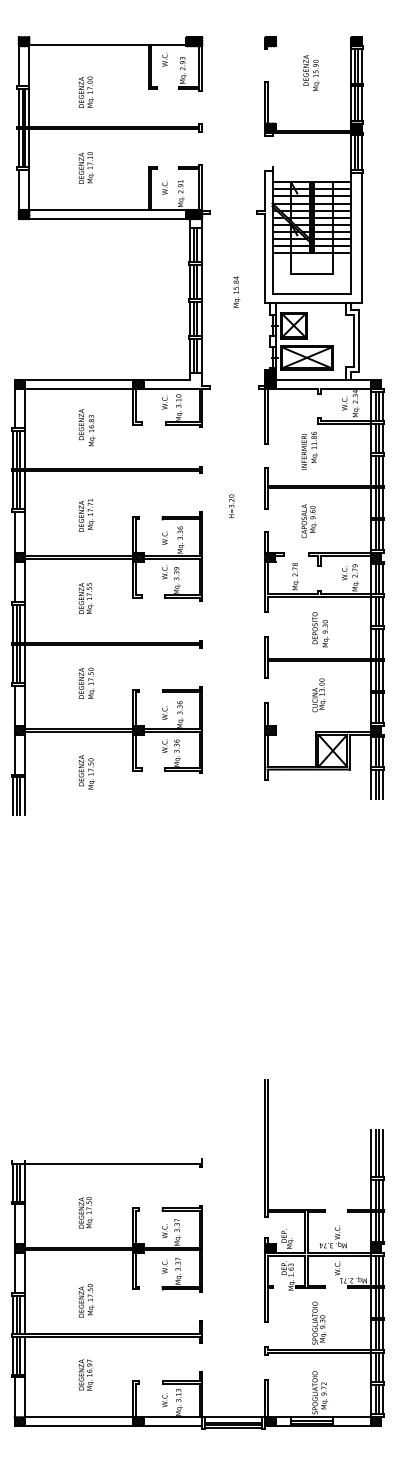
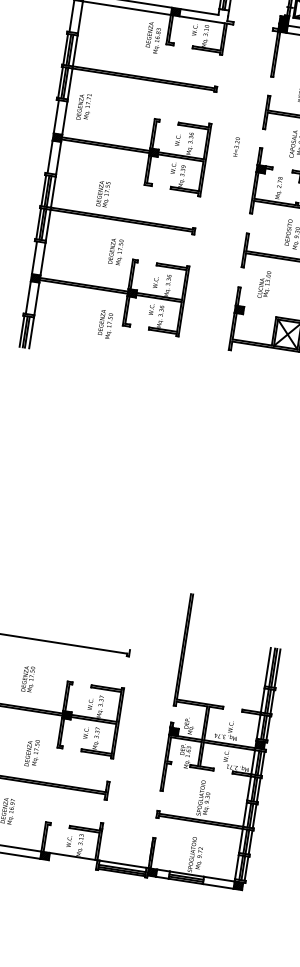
text: (86, 427) -> (153, 37), moved
text: (231, 505) -> (236, 146), moved
text: (86, 514) -> (84, 106), moved
text: (85, 598) -> (103, 194), moved
text: (86, 682) -> (116, 251), moved
text: (318, 695) -> (264, 284), moved
text: (86, 772) -> (105, 324), moved
text: (86, 1300) -> (32, 752), moved
line: (172, 1426) -> (72, 864), removed

